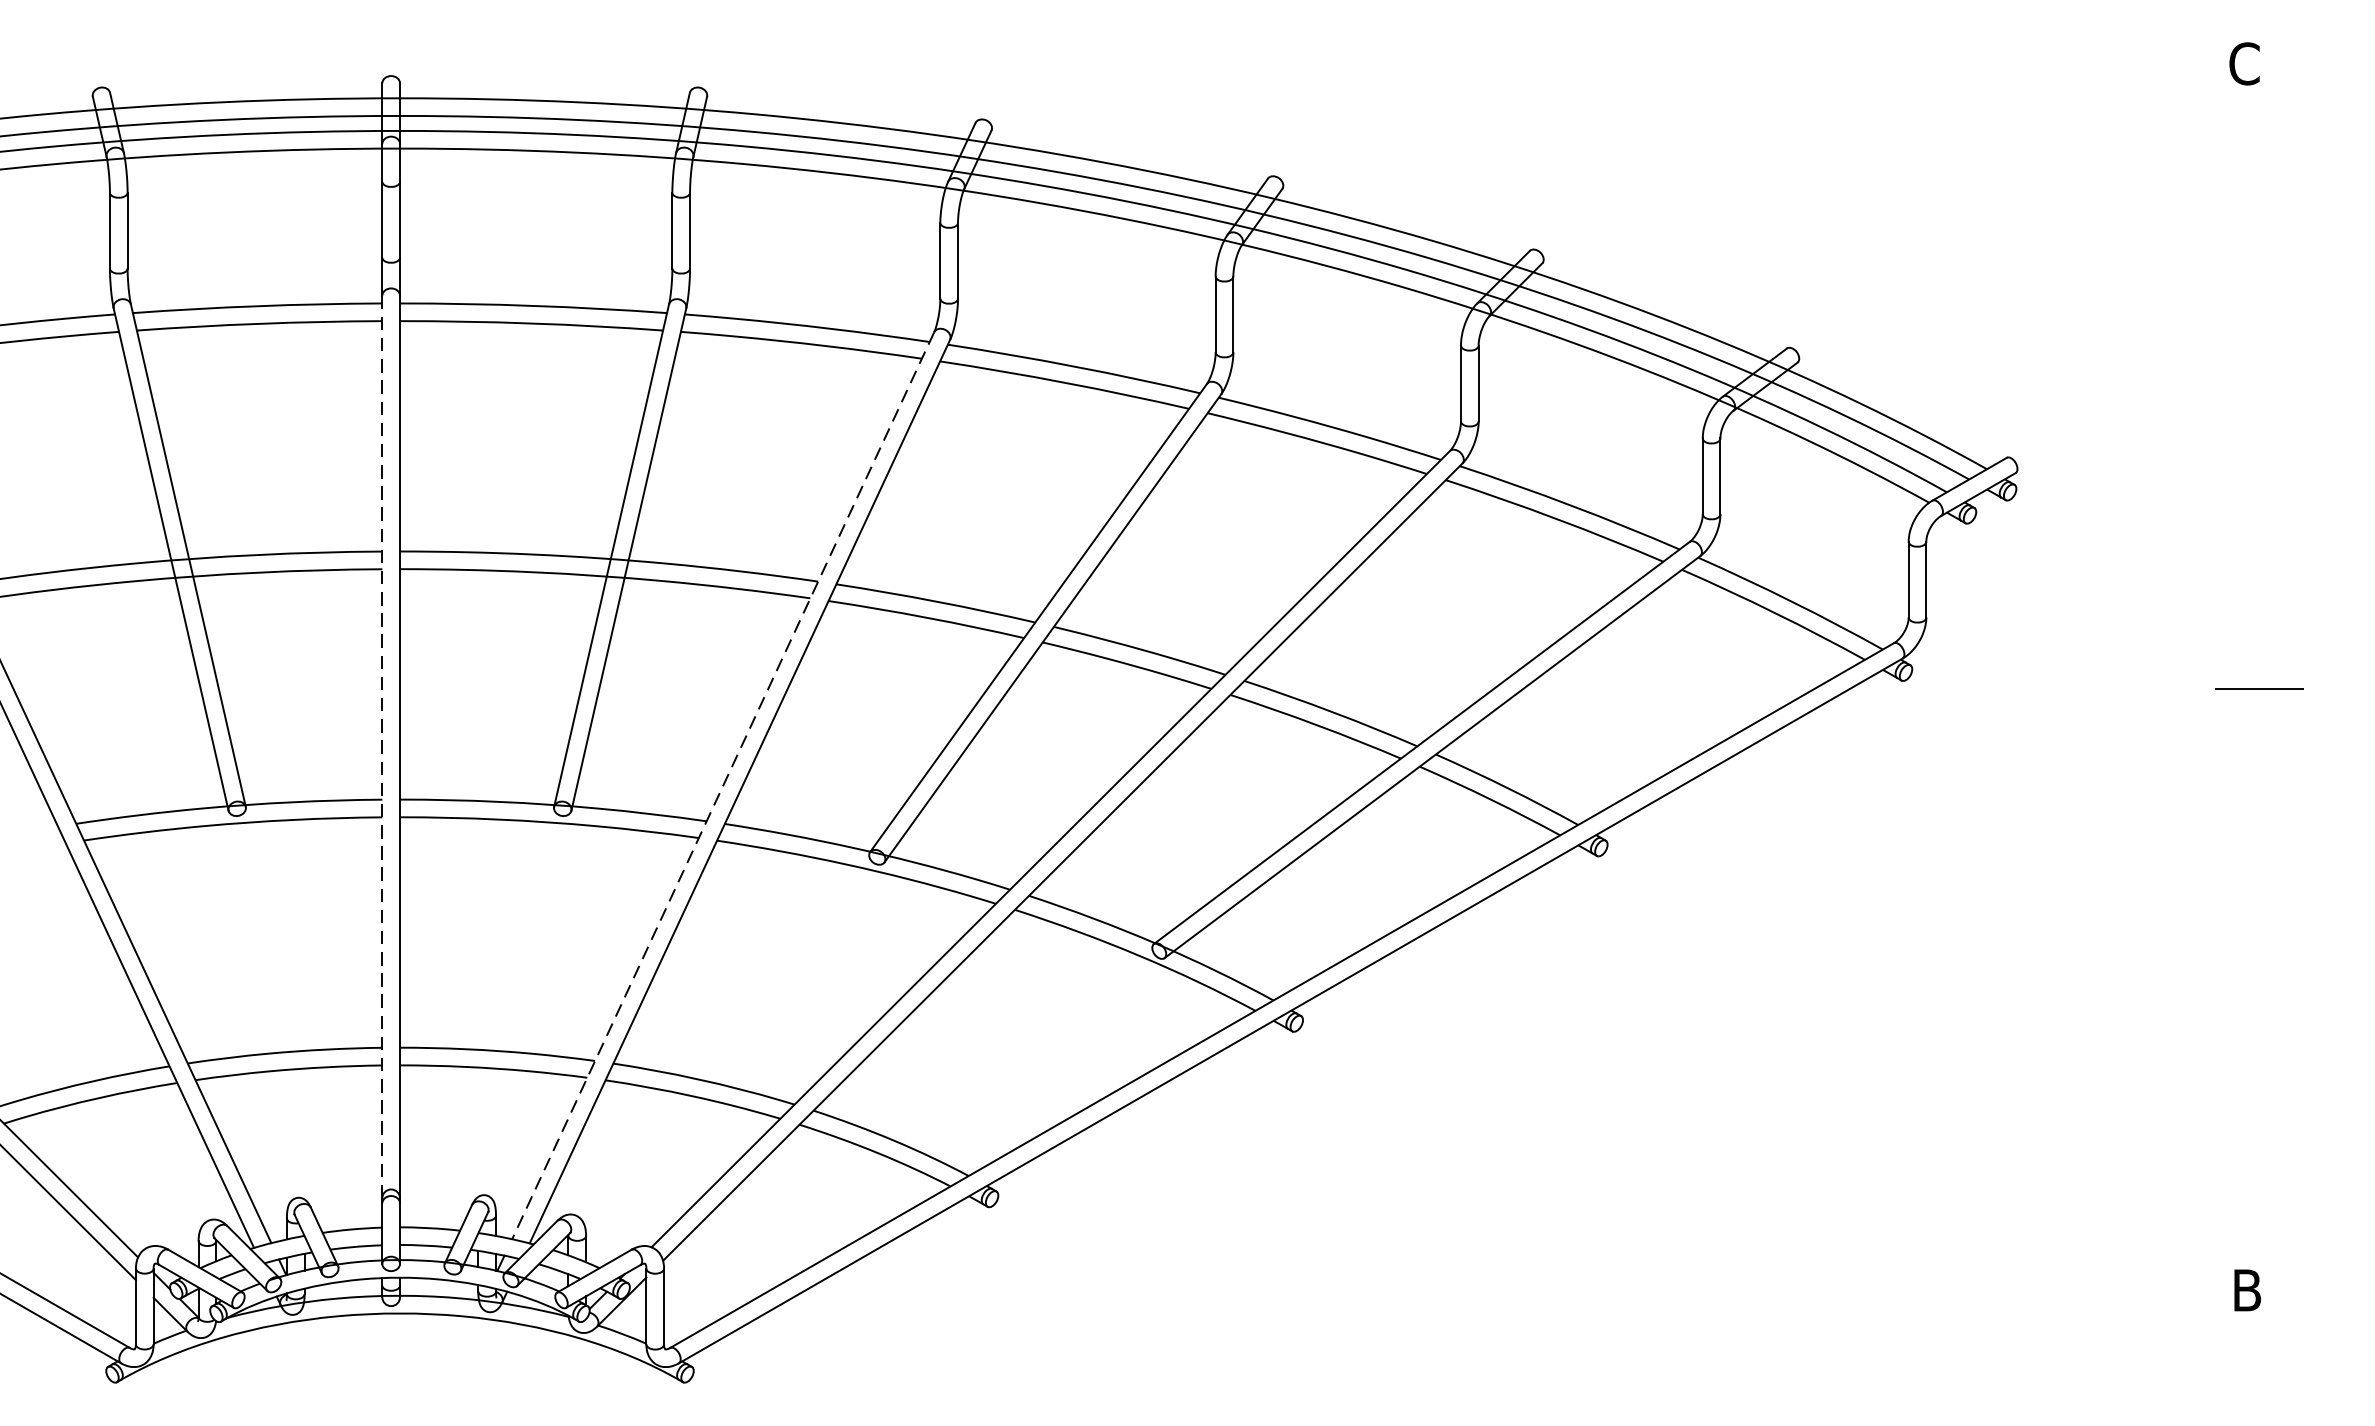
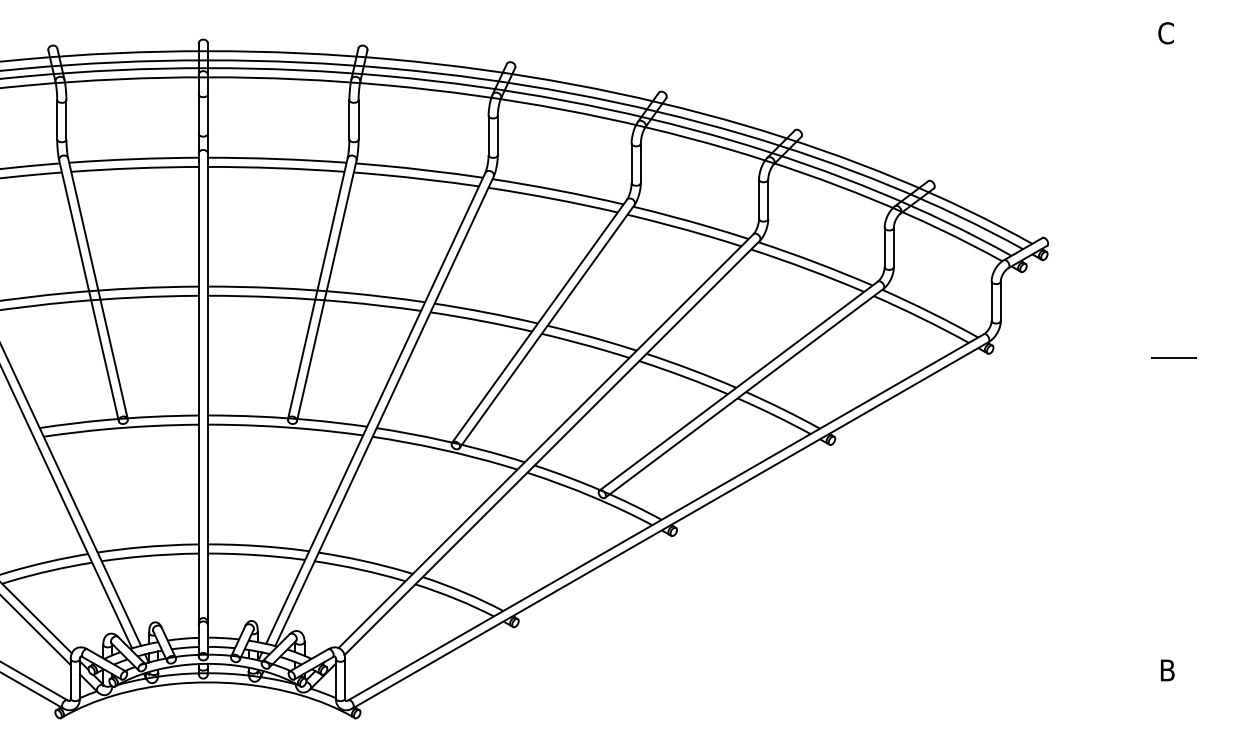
line: (381, 747) -> (198, 388), dashed -> solid
line: (722, 786) -> (375, 408), dashed -> solid

